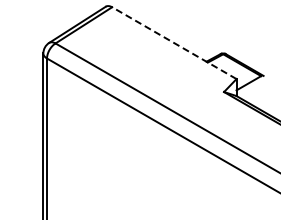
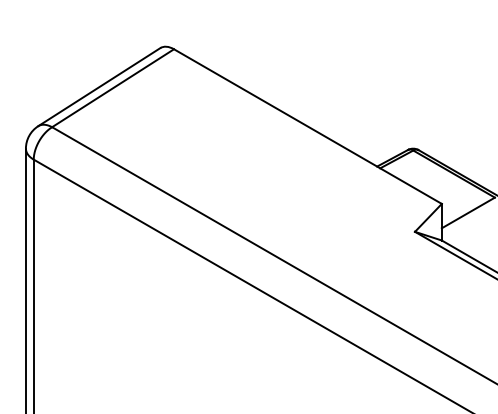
line: (174, 43) -> (308, 127), dashed -> solid

